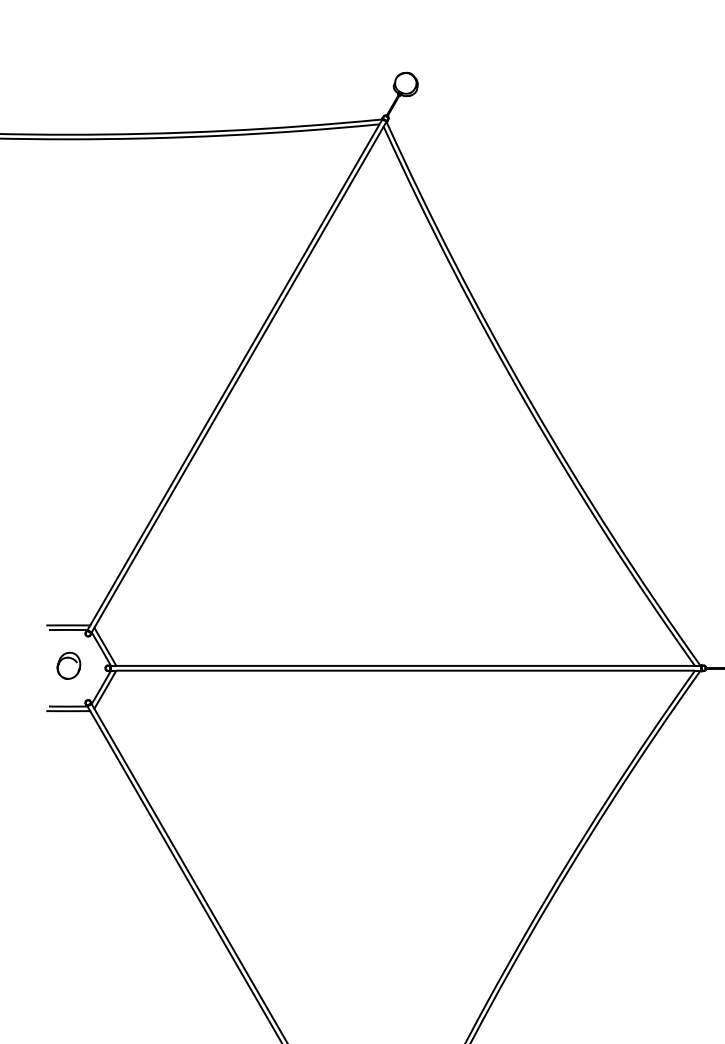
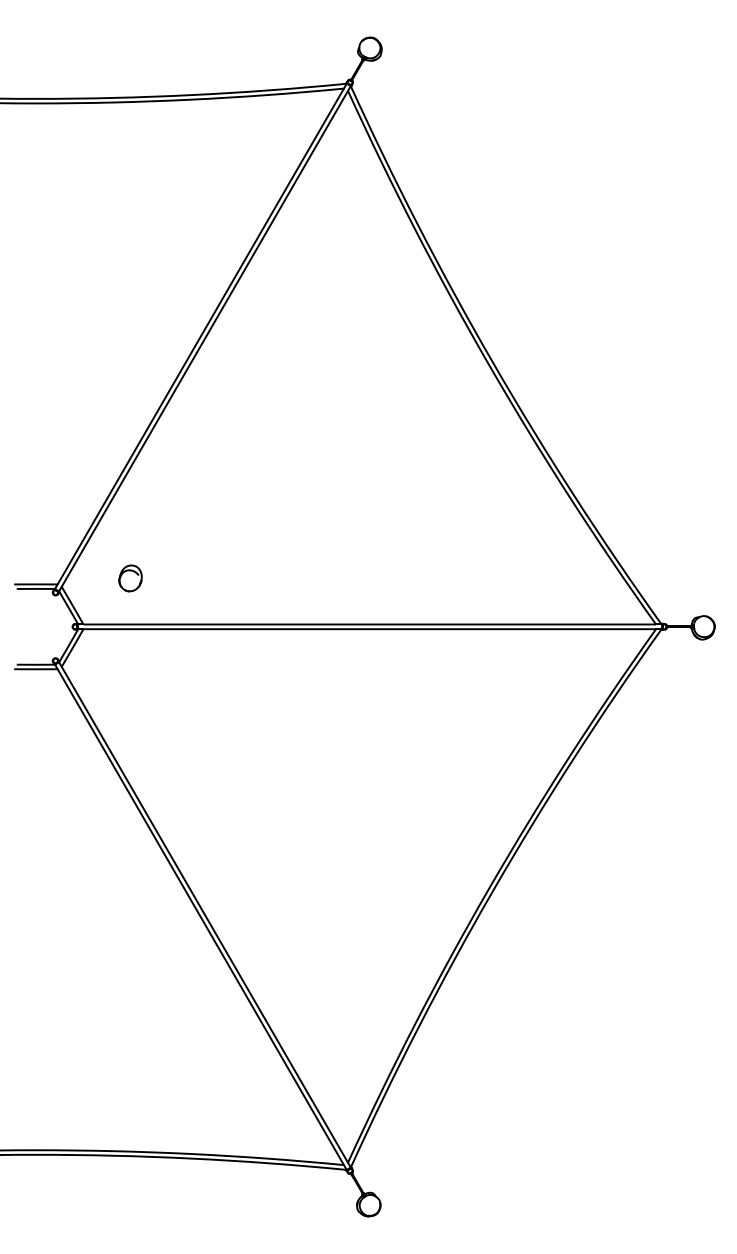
part: (68, 665) -> (130, 578), moved

